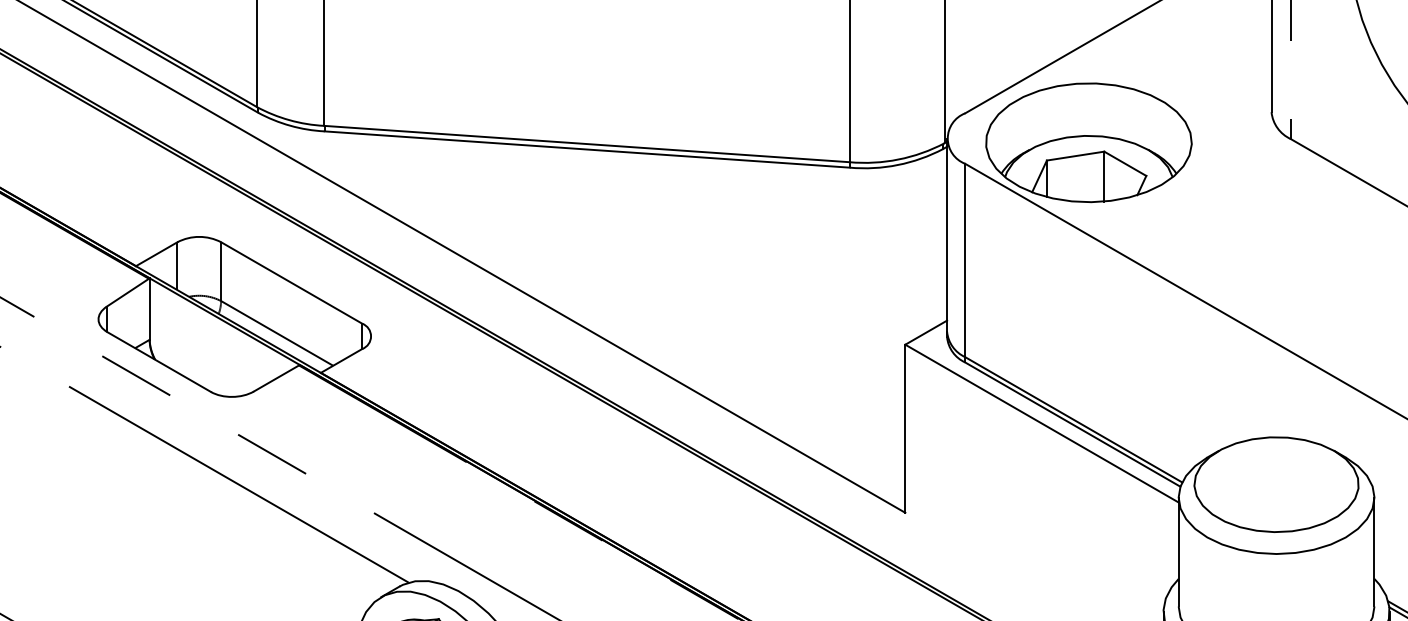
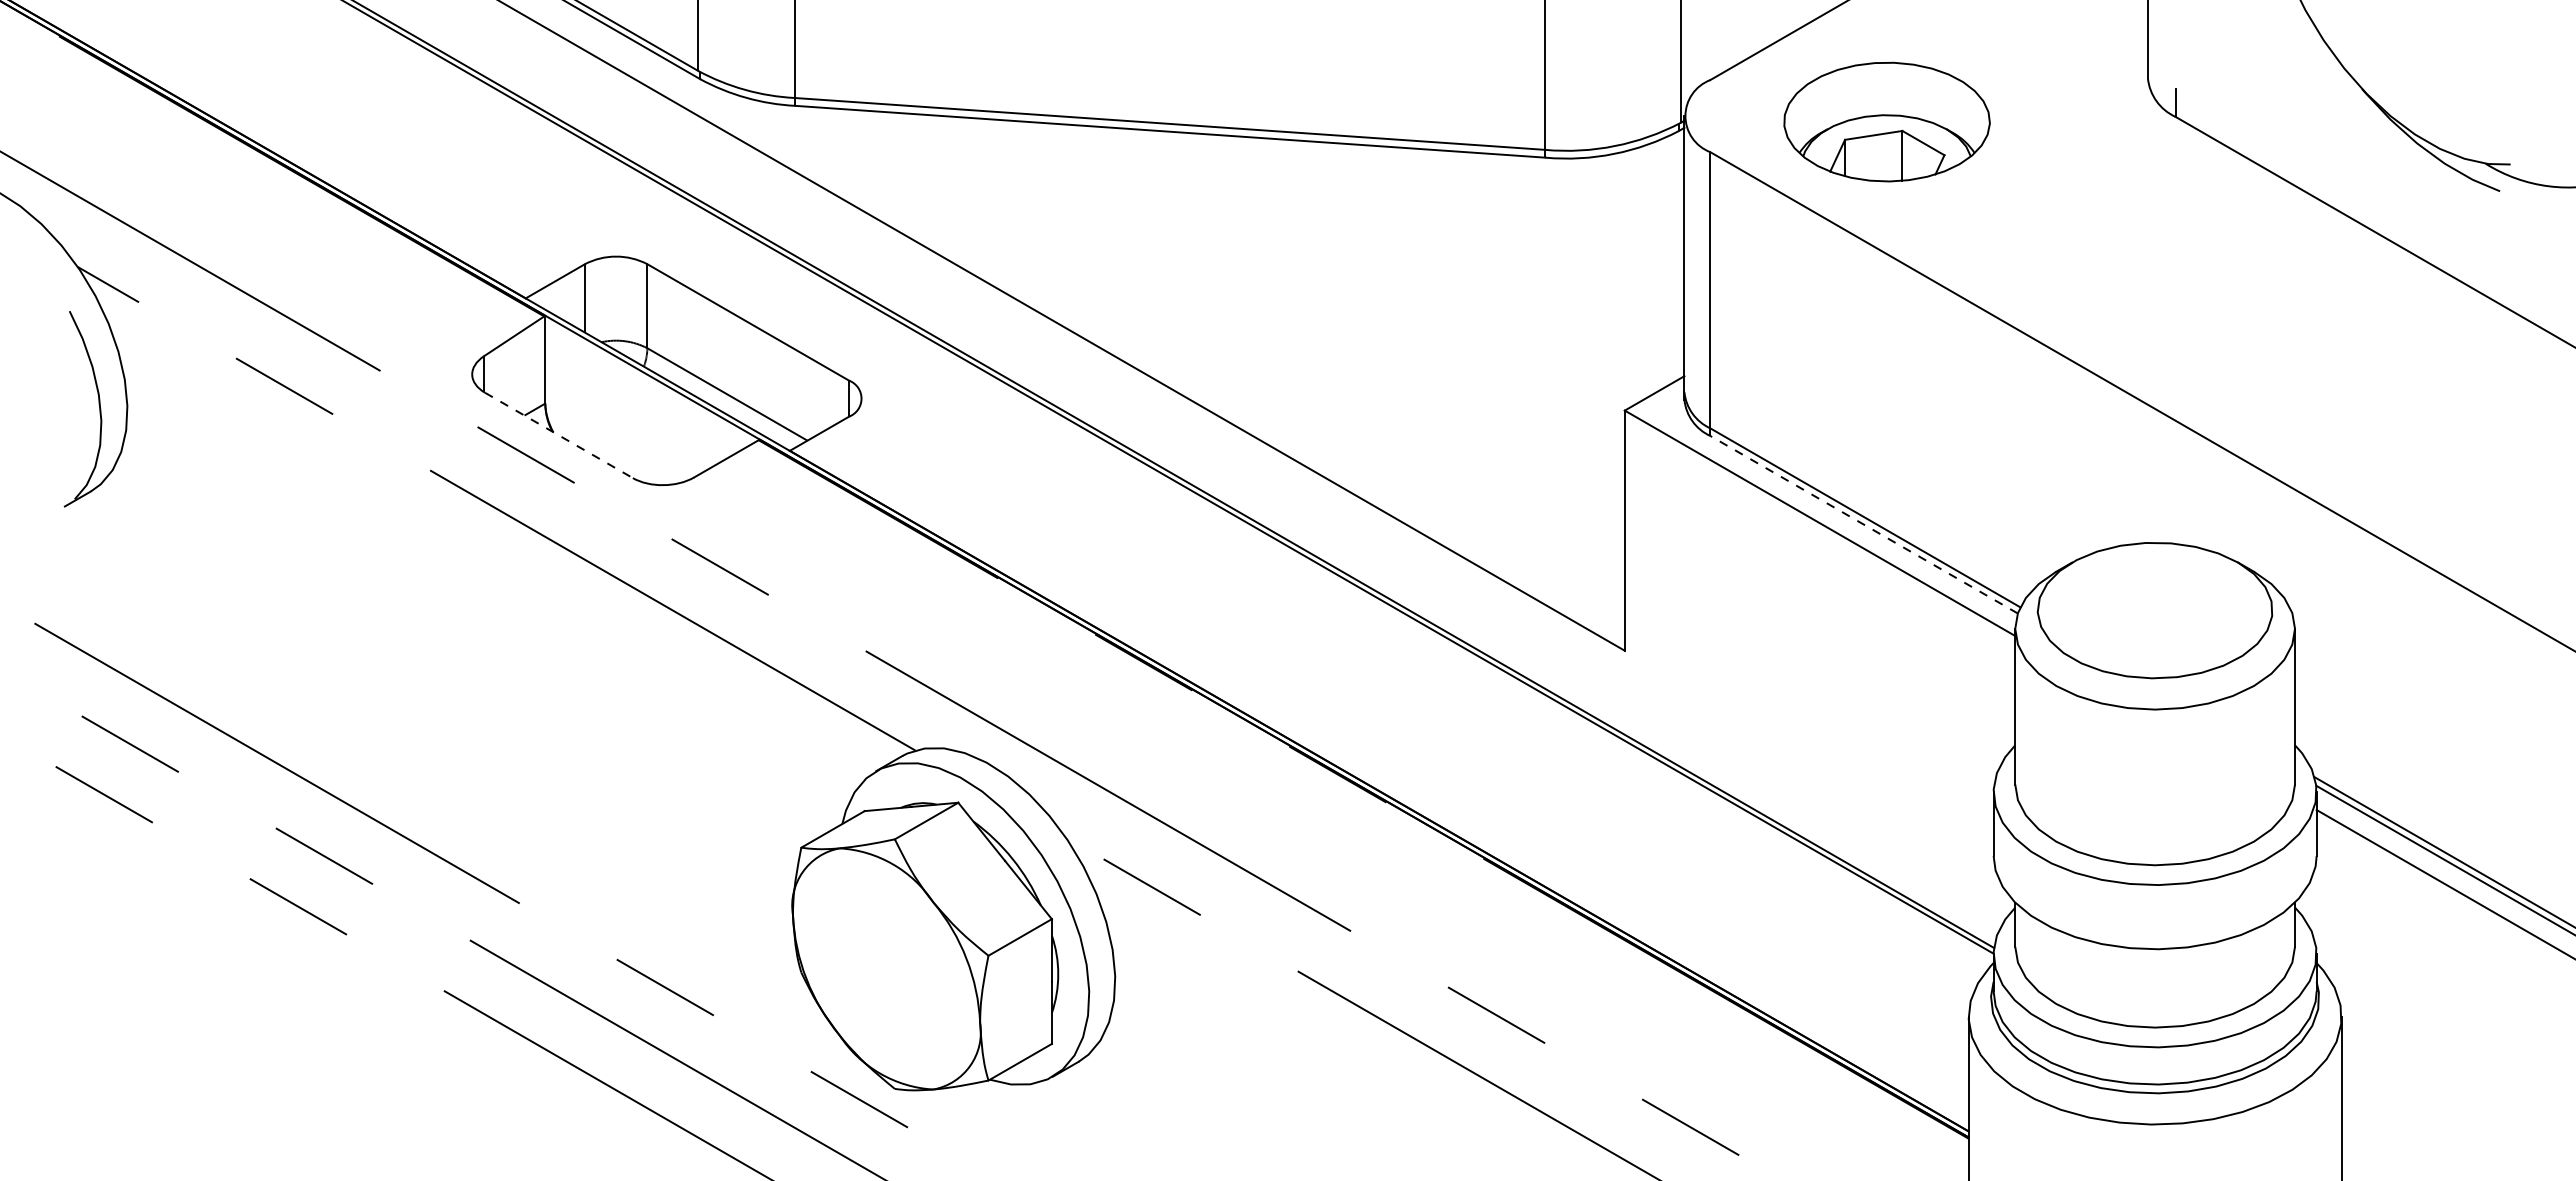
part: (1088, 142) -> (1886, 121), size x0.7
line: (159, 362) -> (559, 435), solid -> dashed
line: (1073, 424) -> (1864, 524), solid -> dashed

